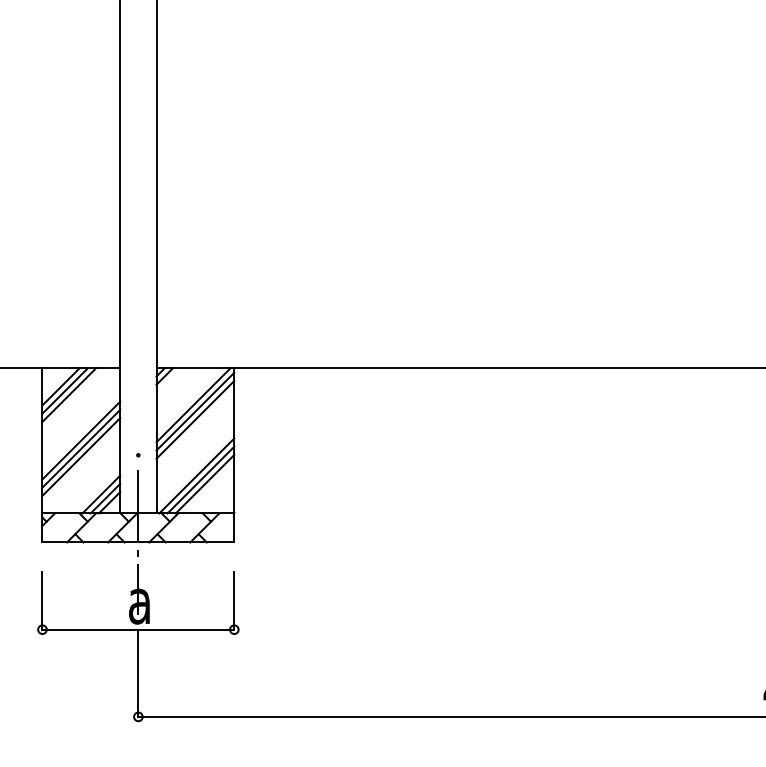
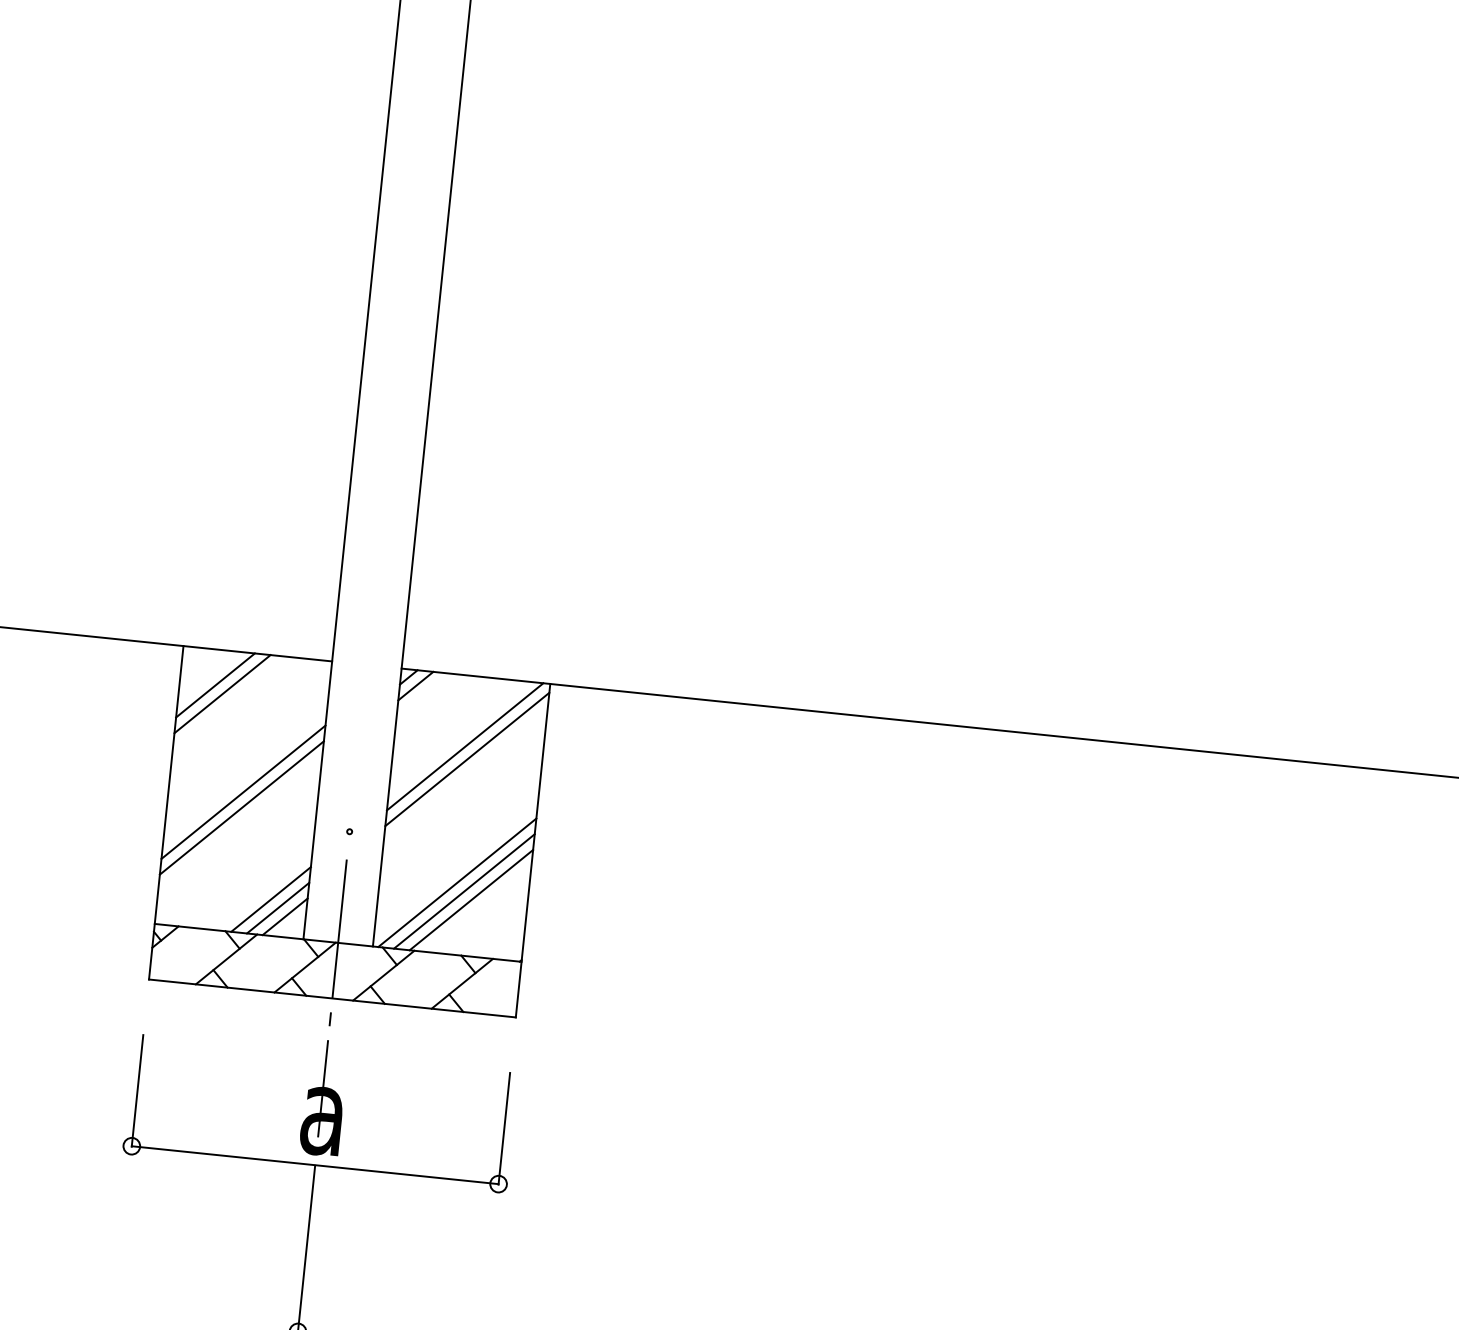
line: (69, 394) -> (229, 701), removed
line: (195, 419) -> (465, 774), removed
line: (81, 456) -> (240, 822), removed

